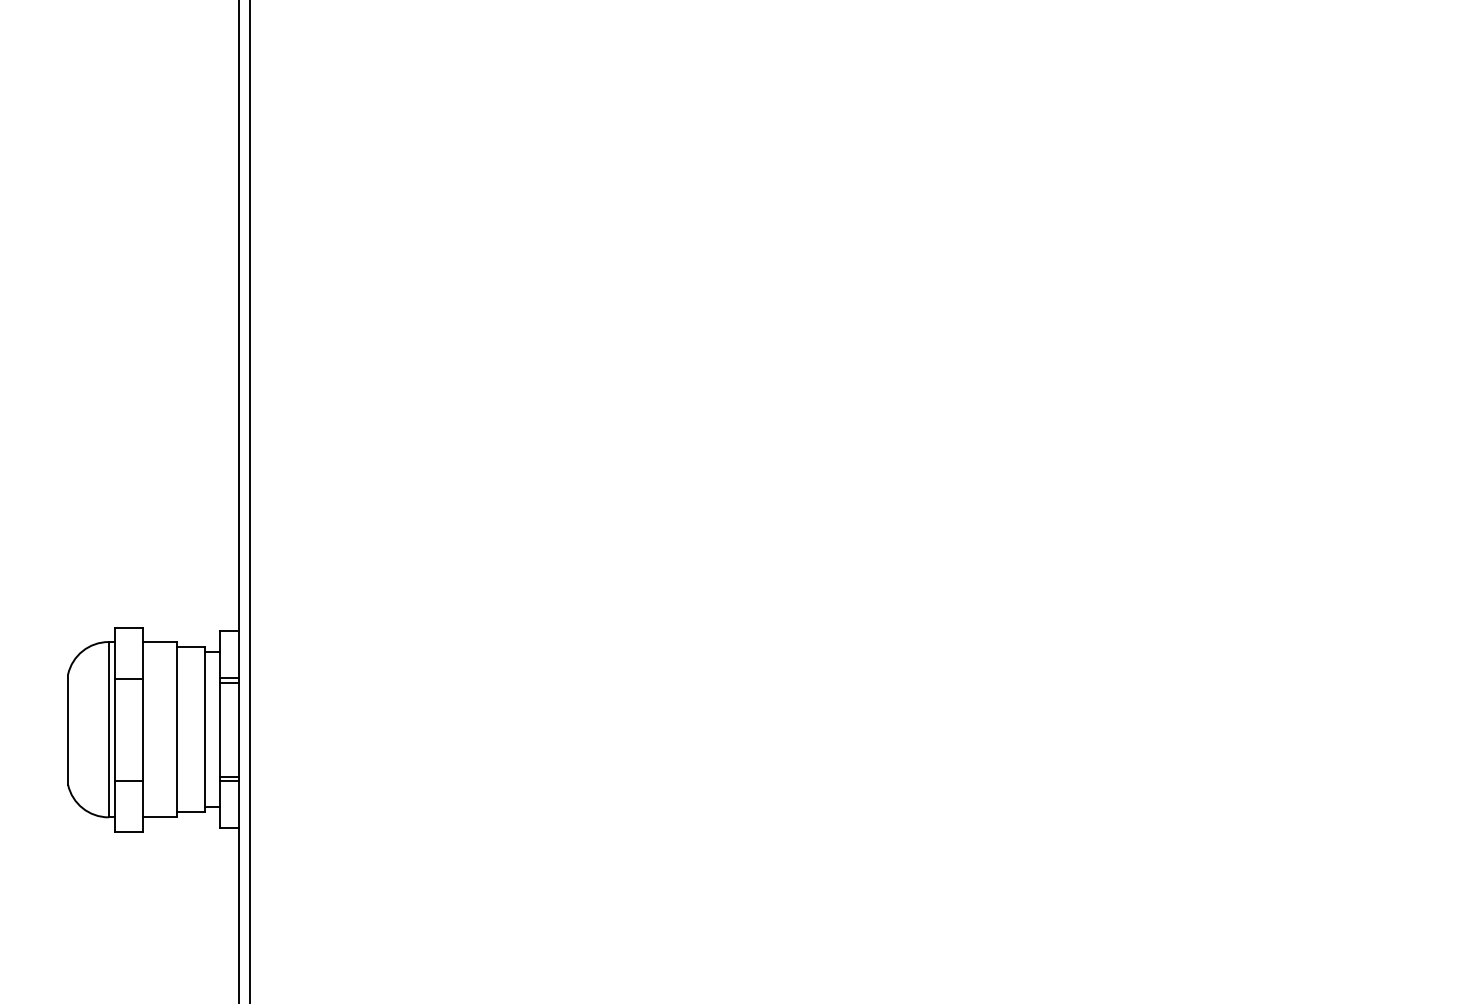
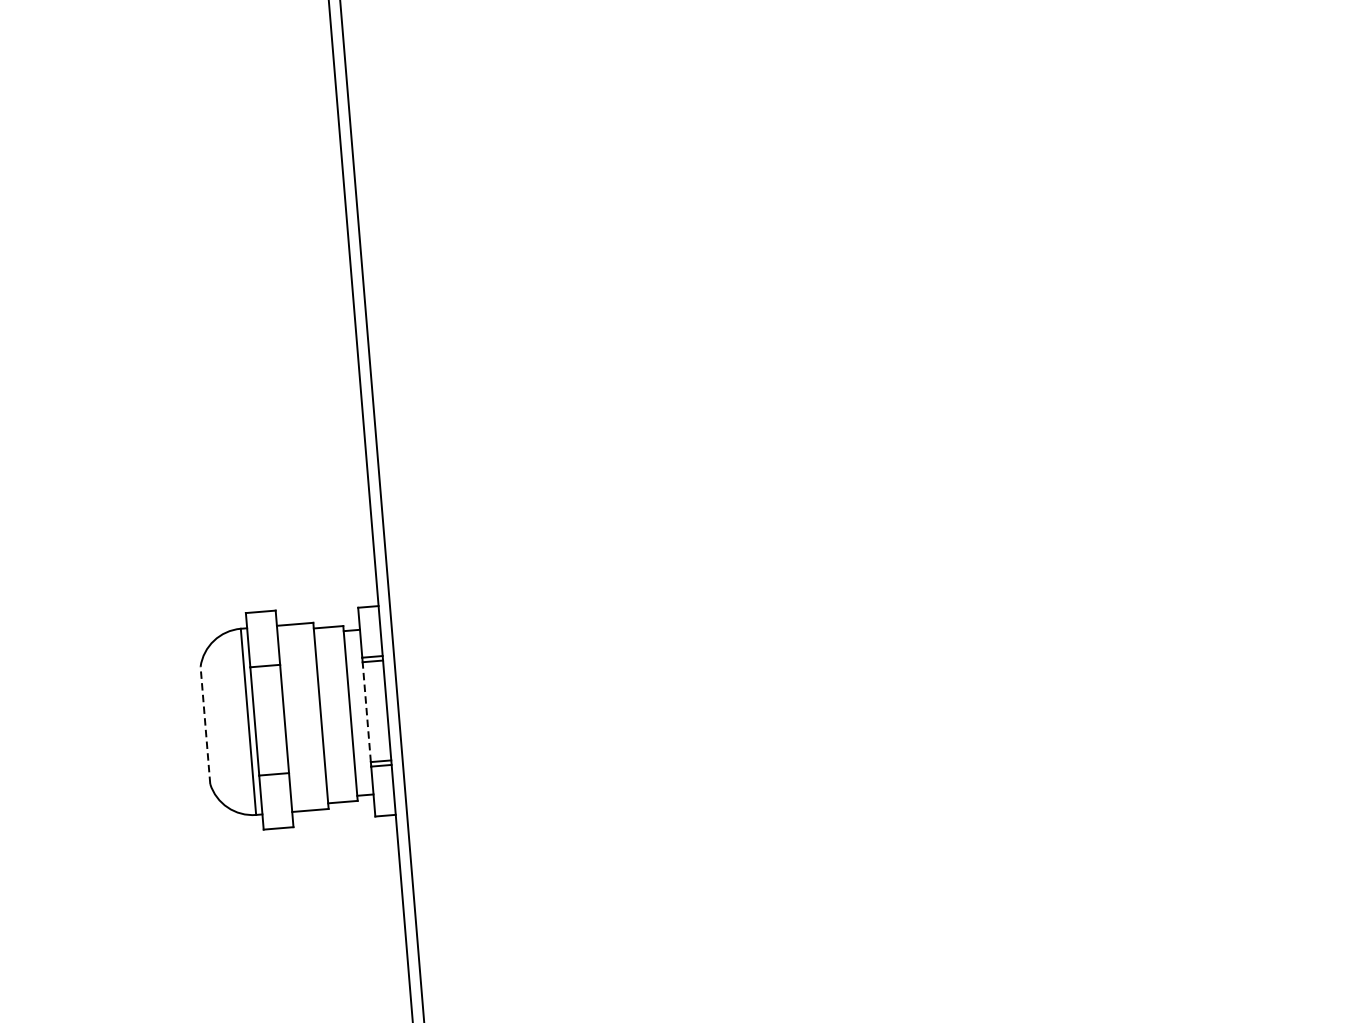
line: (68, 729) -> (205, 725), solid -> dashed
line: (220, 729) -> (367, 711), solid -> dashed

